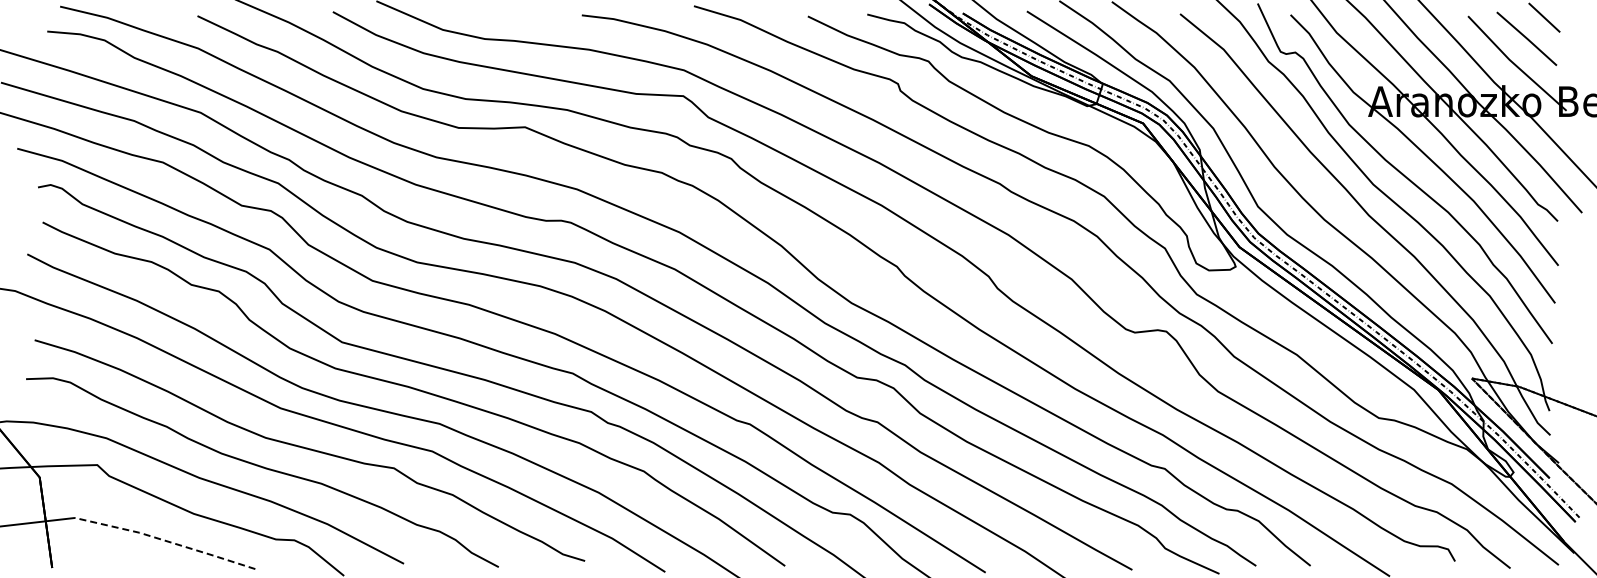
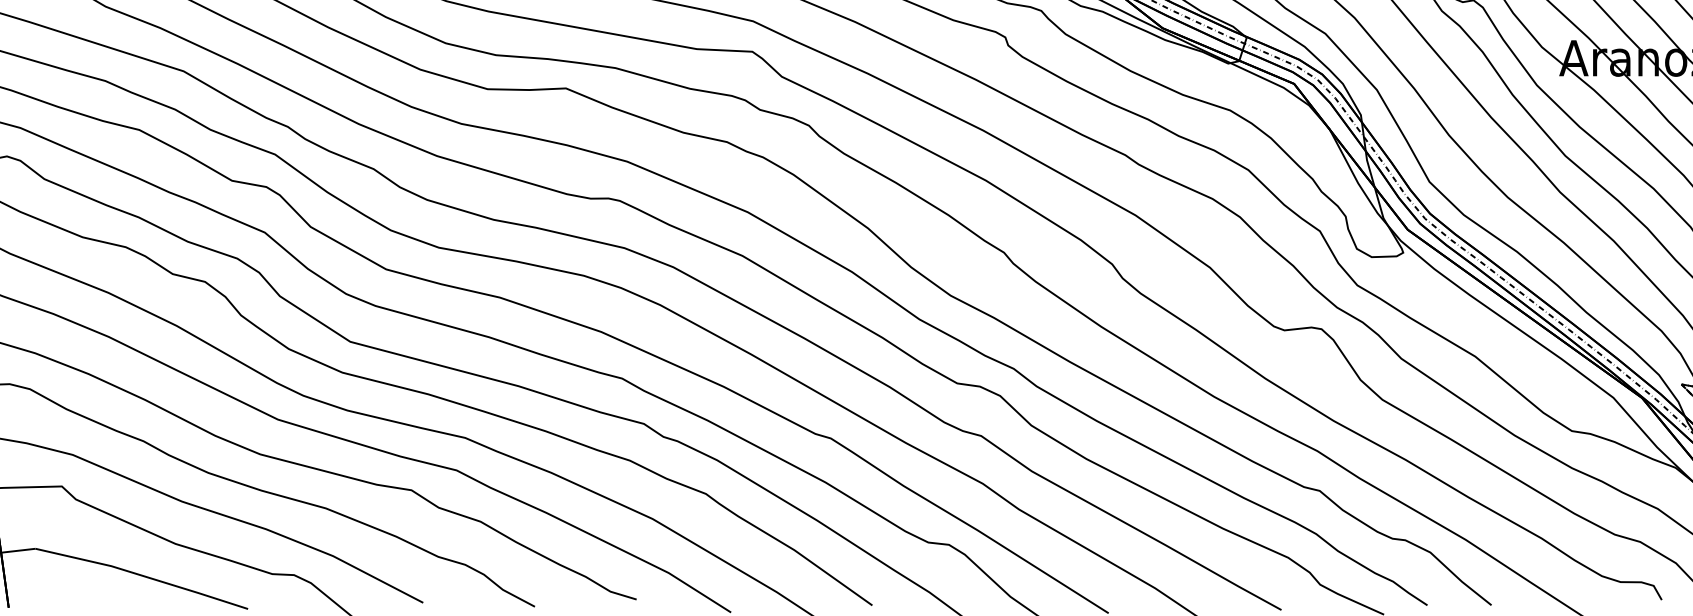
line: (165, 540) -> (142, 575), dashed -> solid

